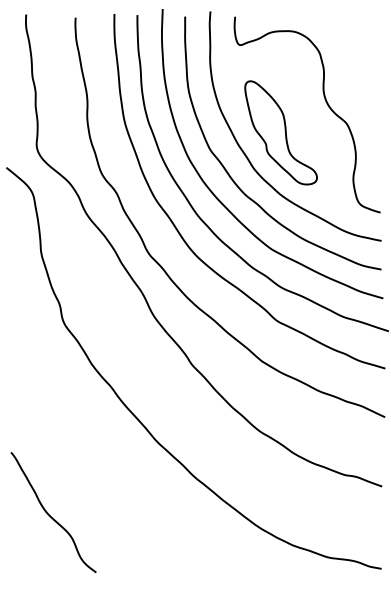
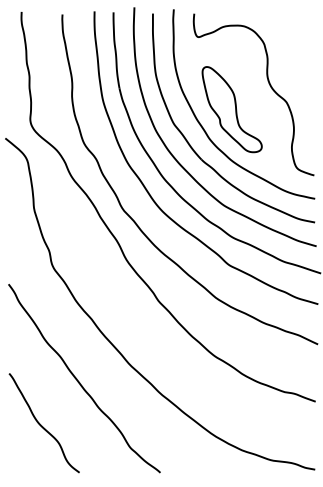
curve: (96, 462) -> (79, 381), added

